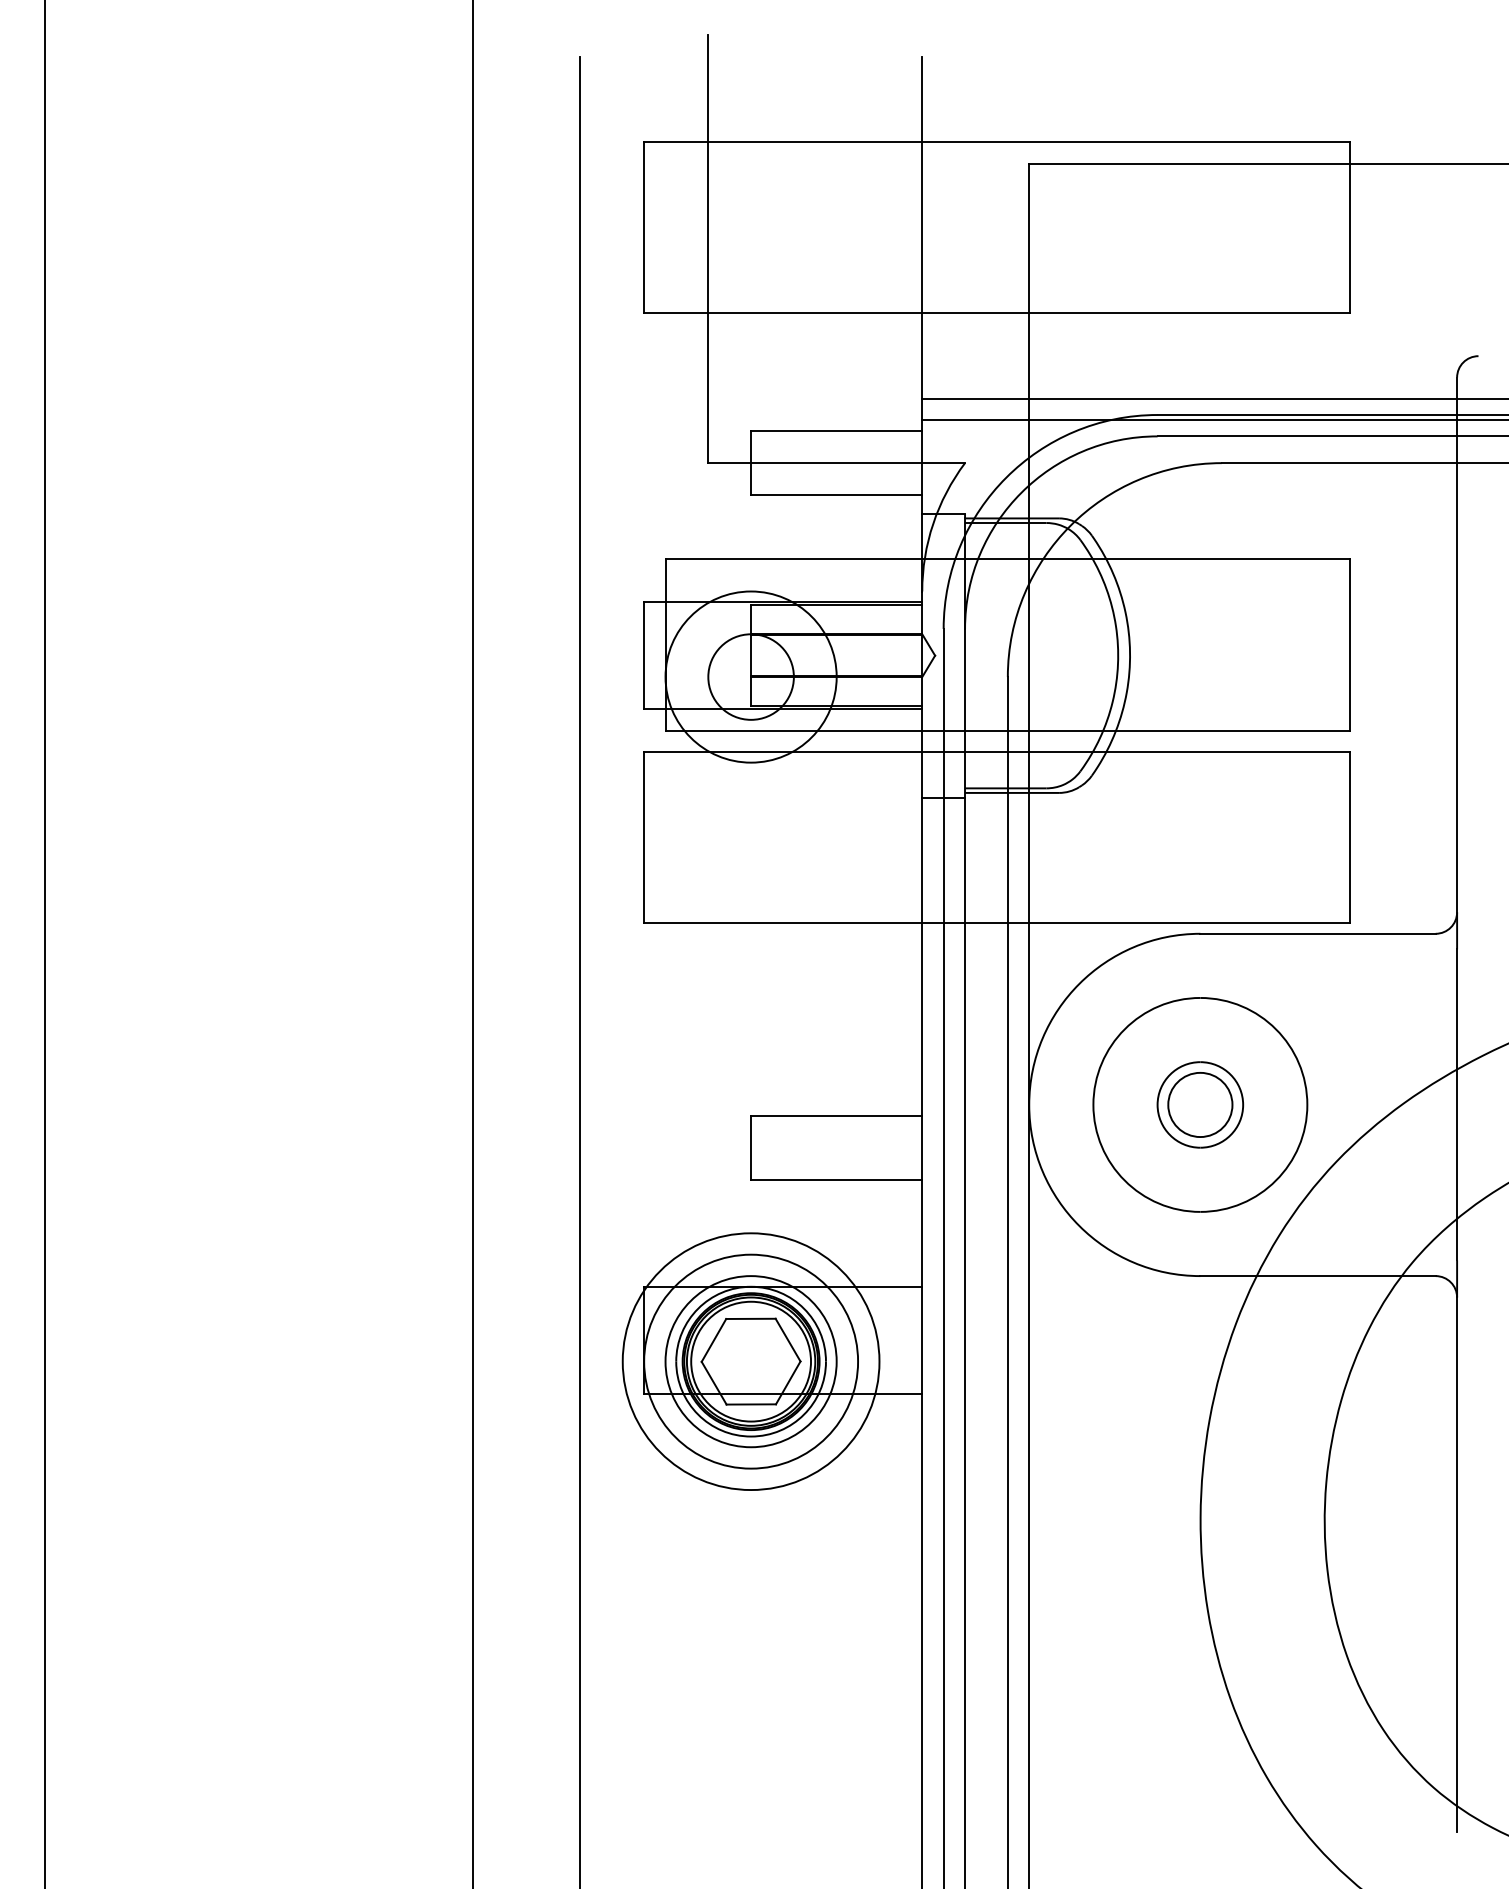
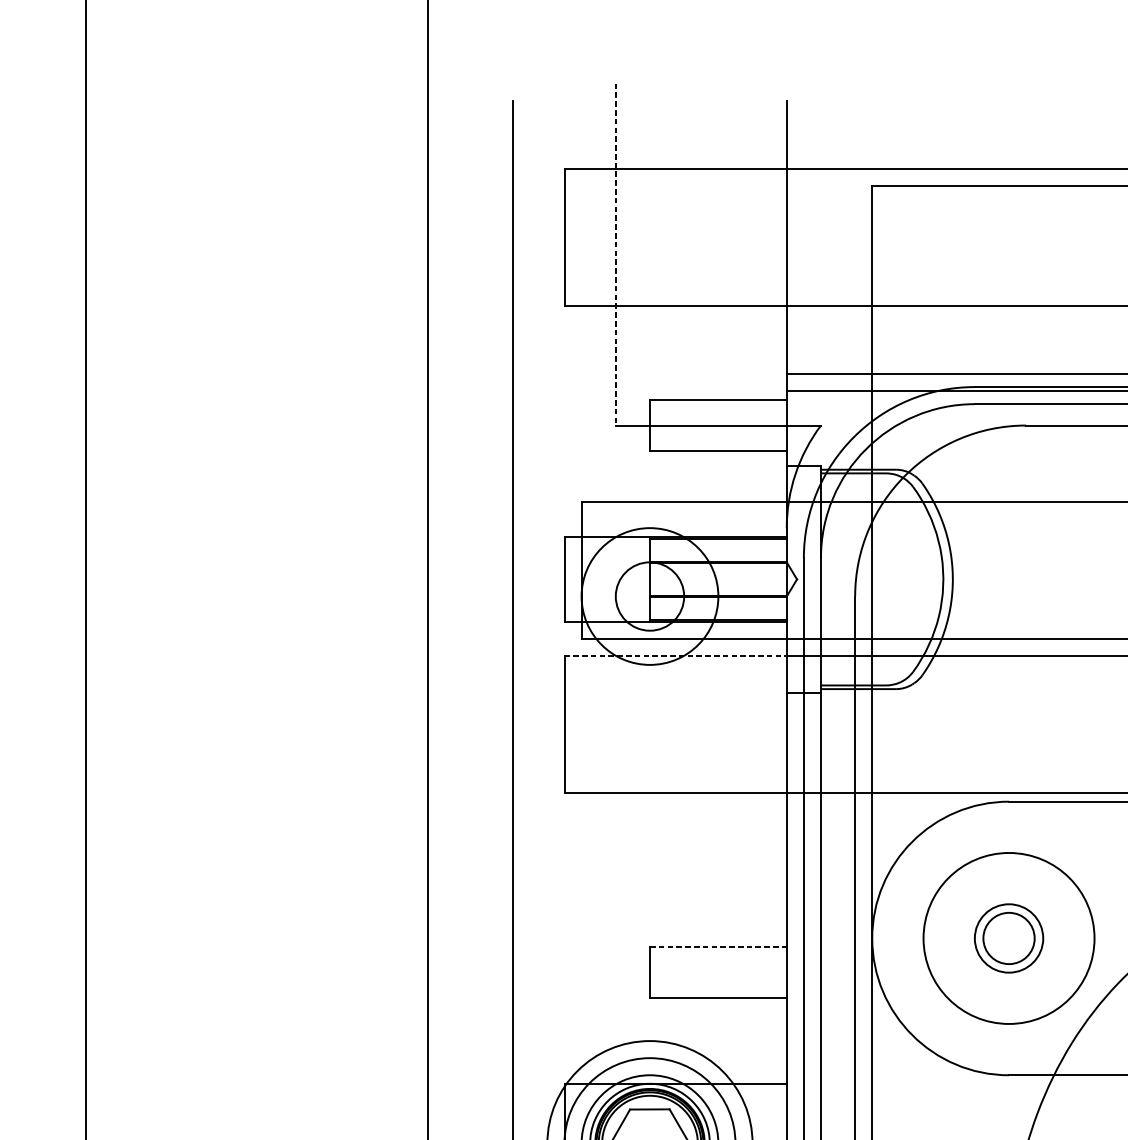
line: (708, 249) -> (615, 254), solid -> dashed
line: (783, 751) -> (675, 656), solid -> dashed
line: (836, 1115) -> (718, 946), solid -> dashed

